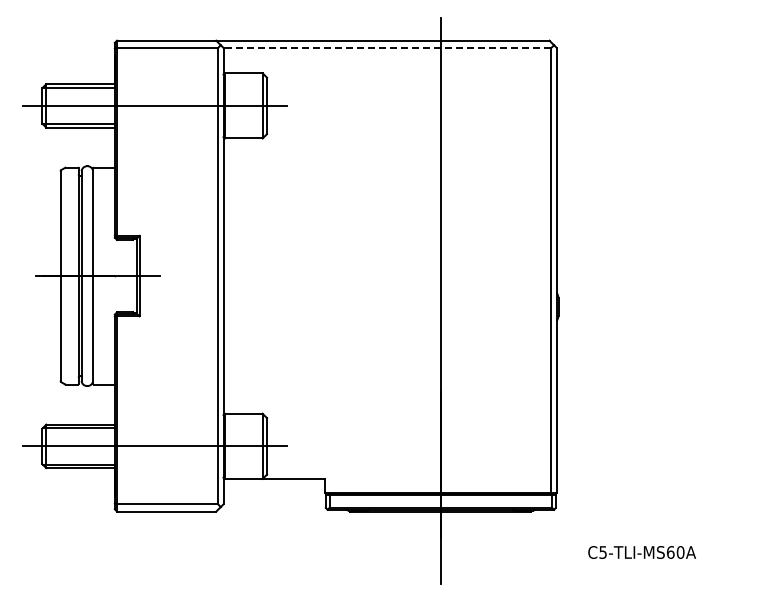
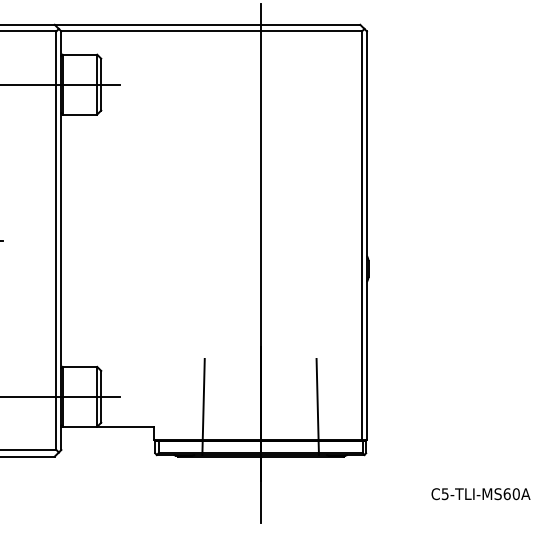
line: (387, 47) -> (211, 31), dashed -> solid
line: (378, 457) -> (203, 407), added
line: (502, 457) -> (317, 407), added
text: (641, 552) -> (480, 494), moved

